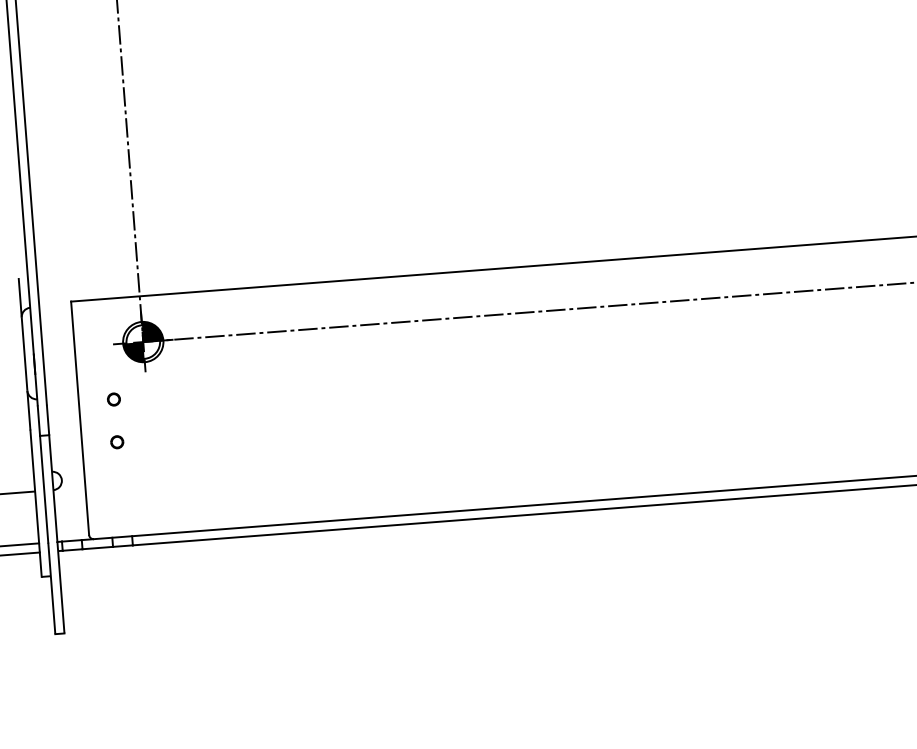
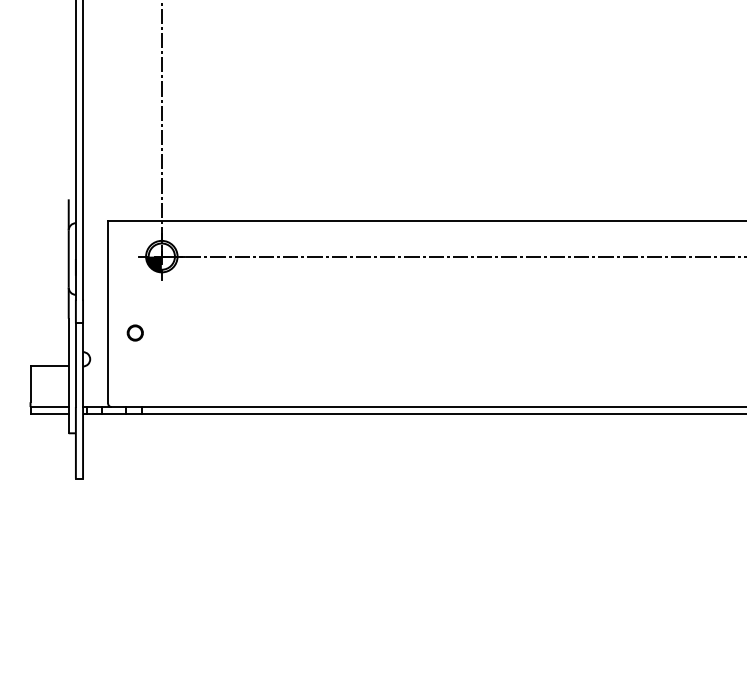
fill: (152, 330) -> (169, 248), removed
part: (113, 399) -> (135, 299), removed
part: (117, 441) -> (135, 332), size x1.6

